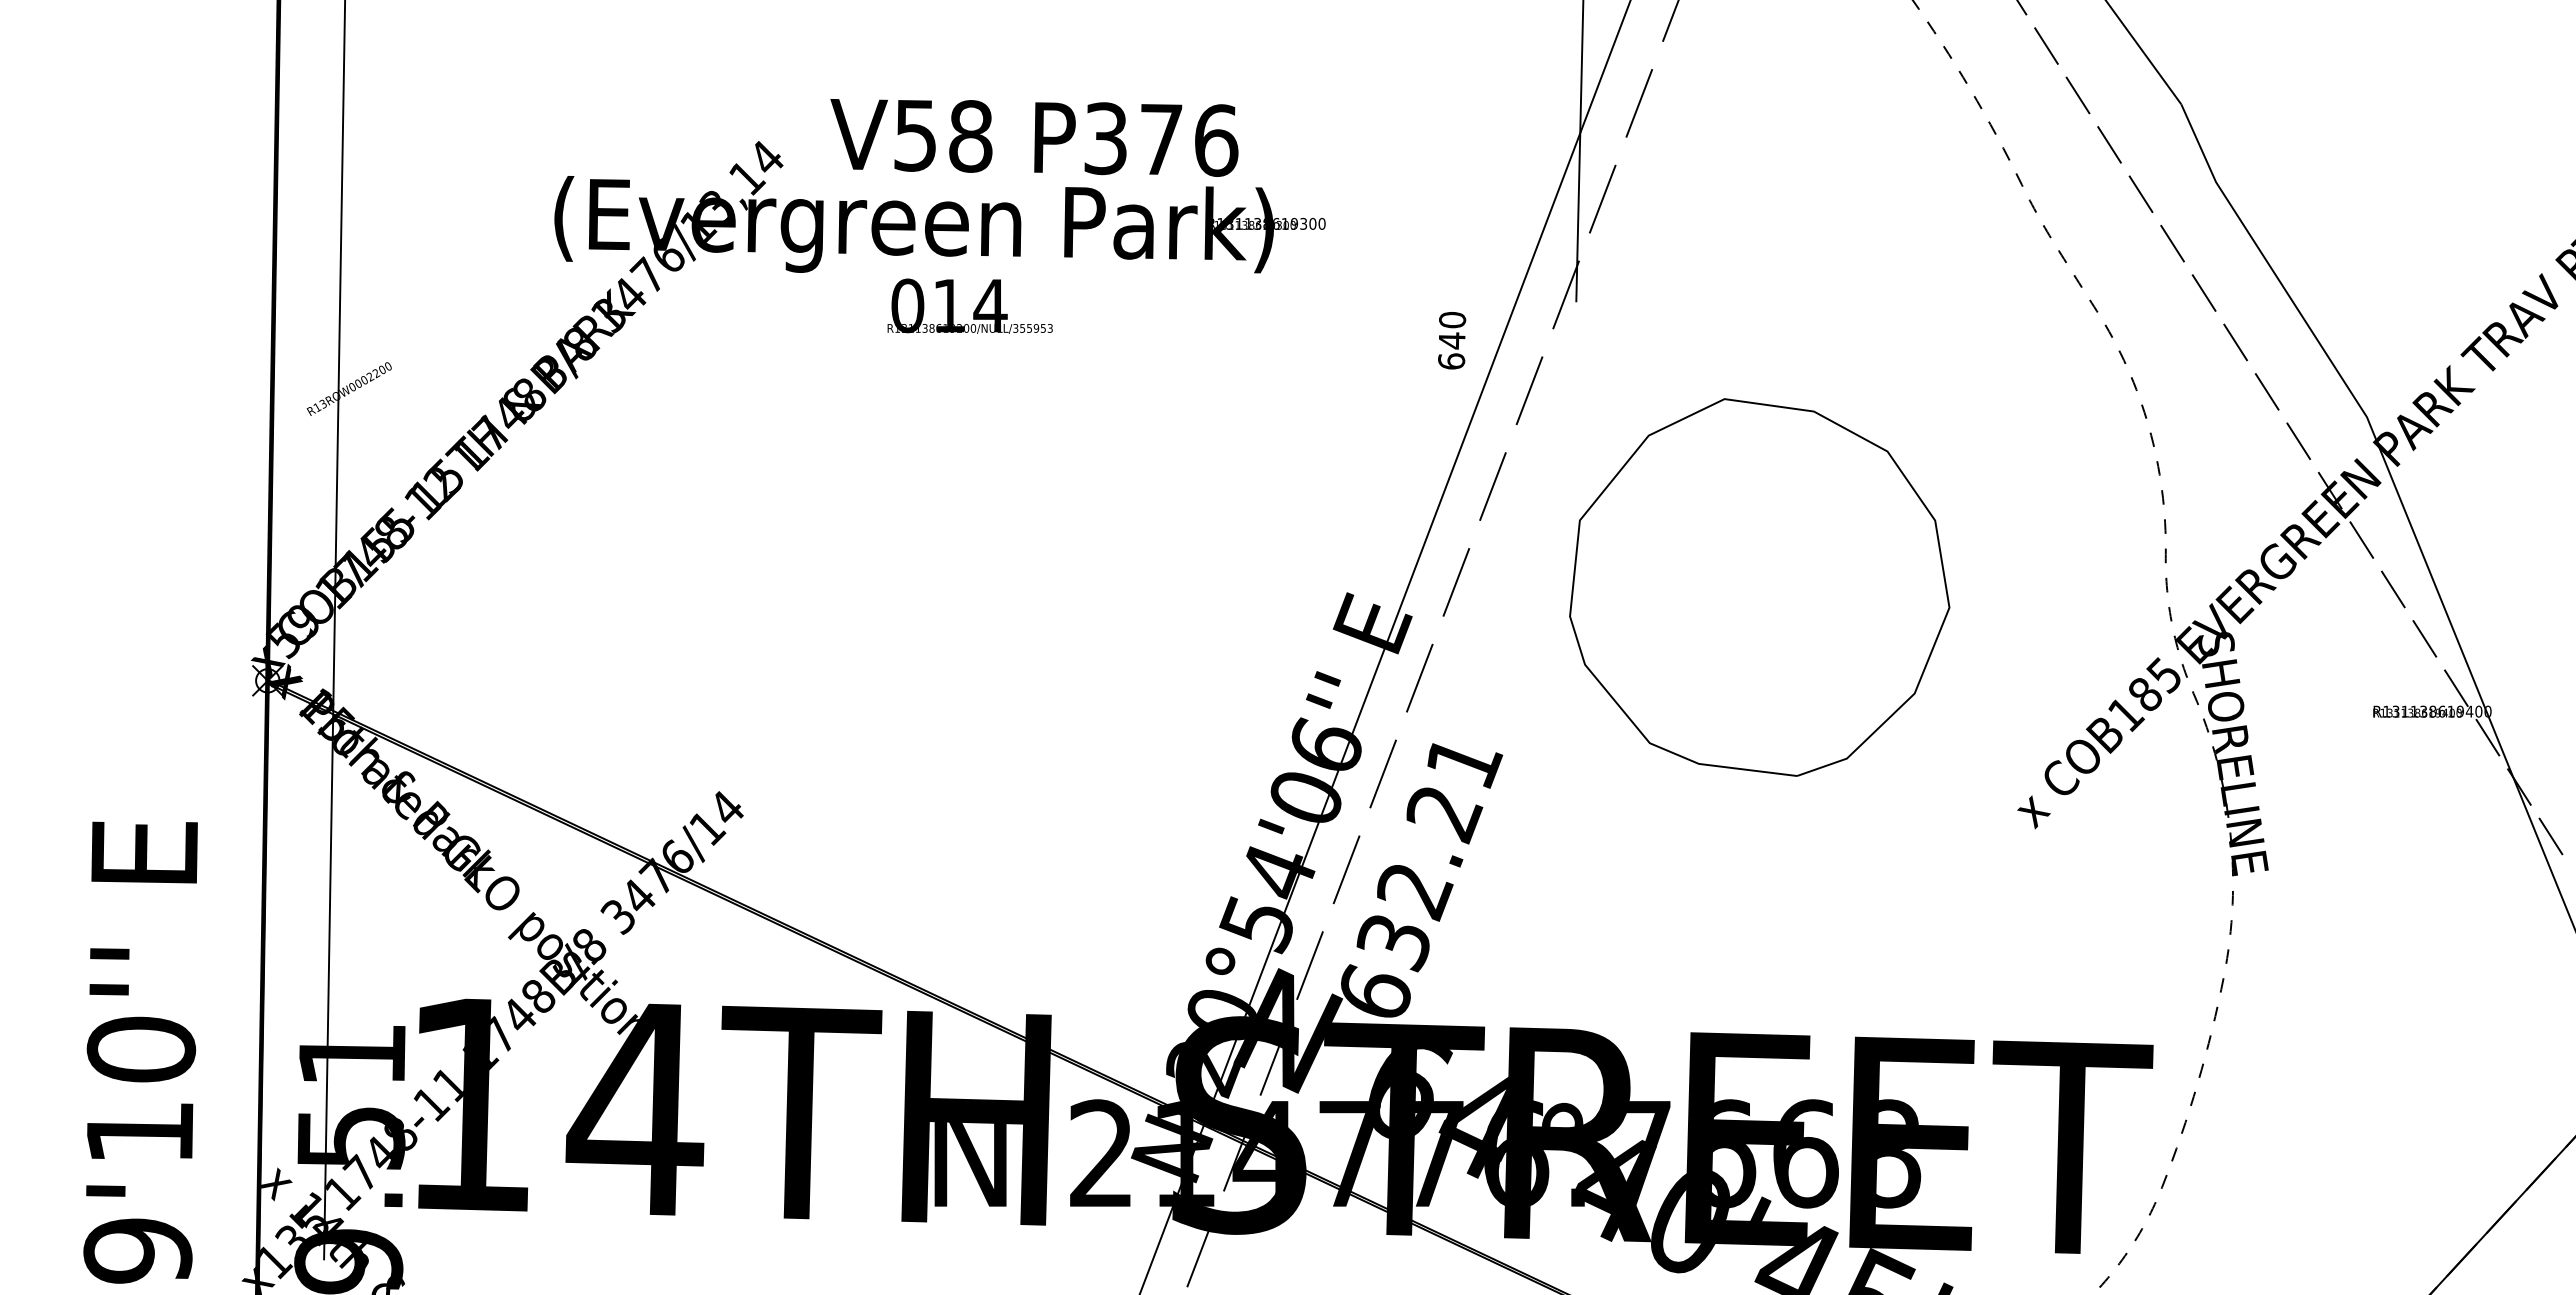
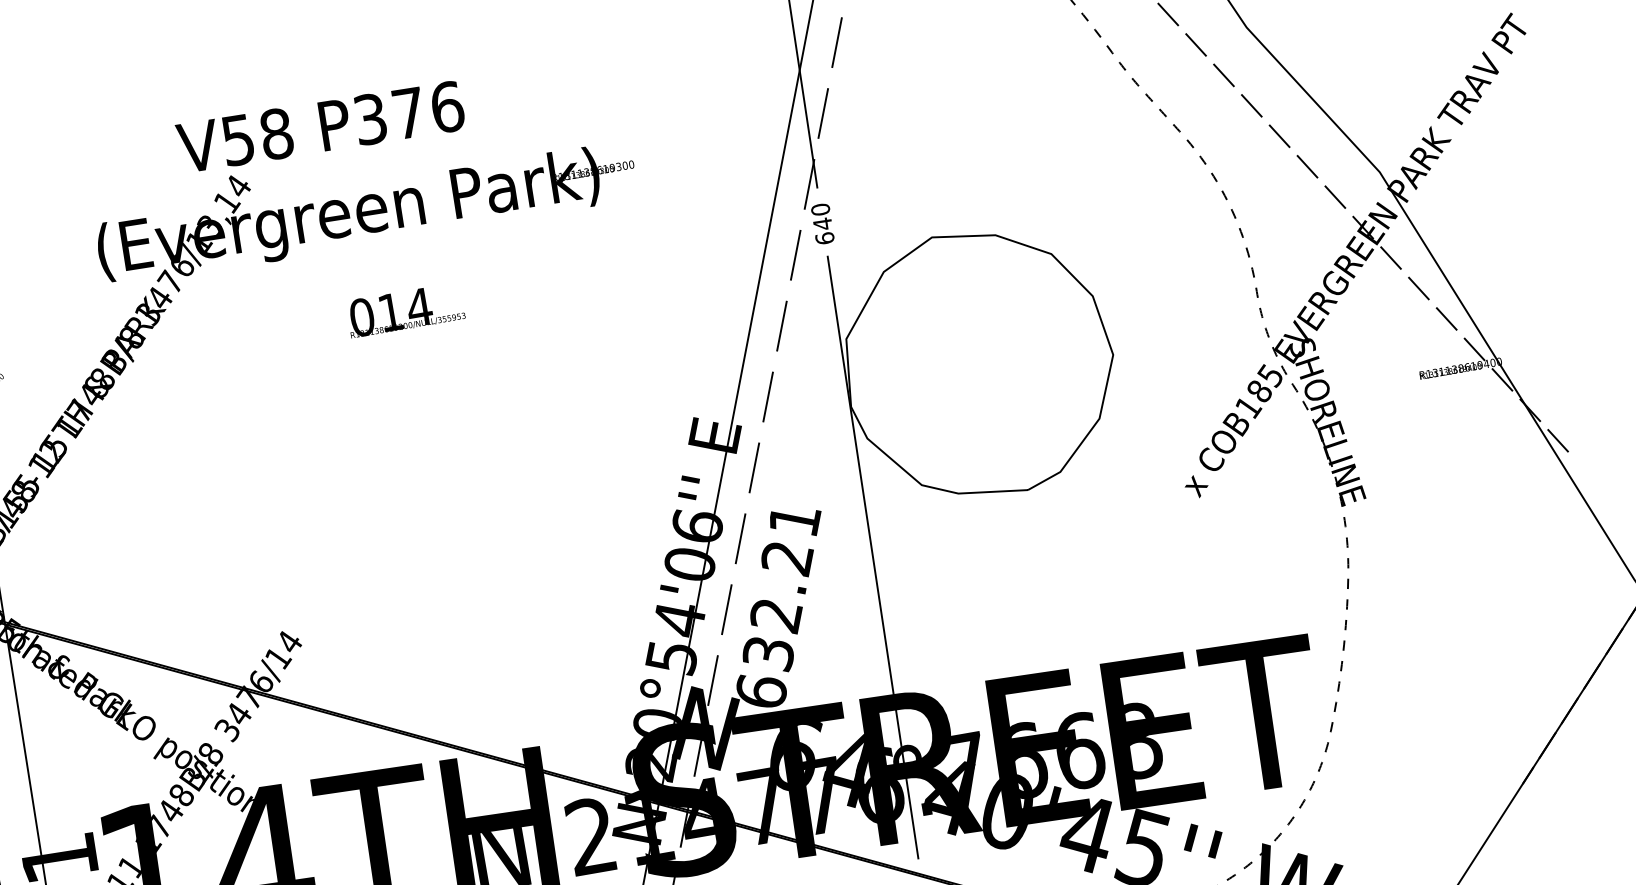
text: (1034, 137) -> (320, 127), moved
text: (969, 305) -> (404, 309), moved
text: (1452, 340) -> (823, 223), moved
line: (1563, 832) -> (872, 557), added

